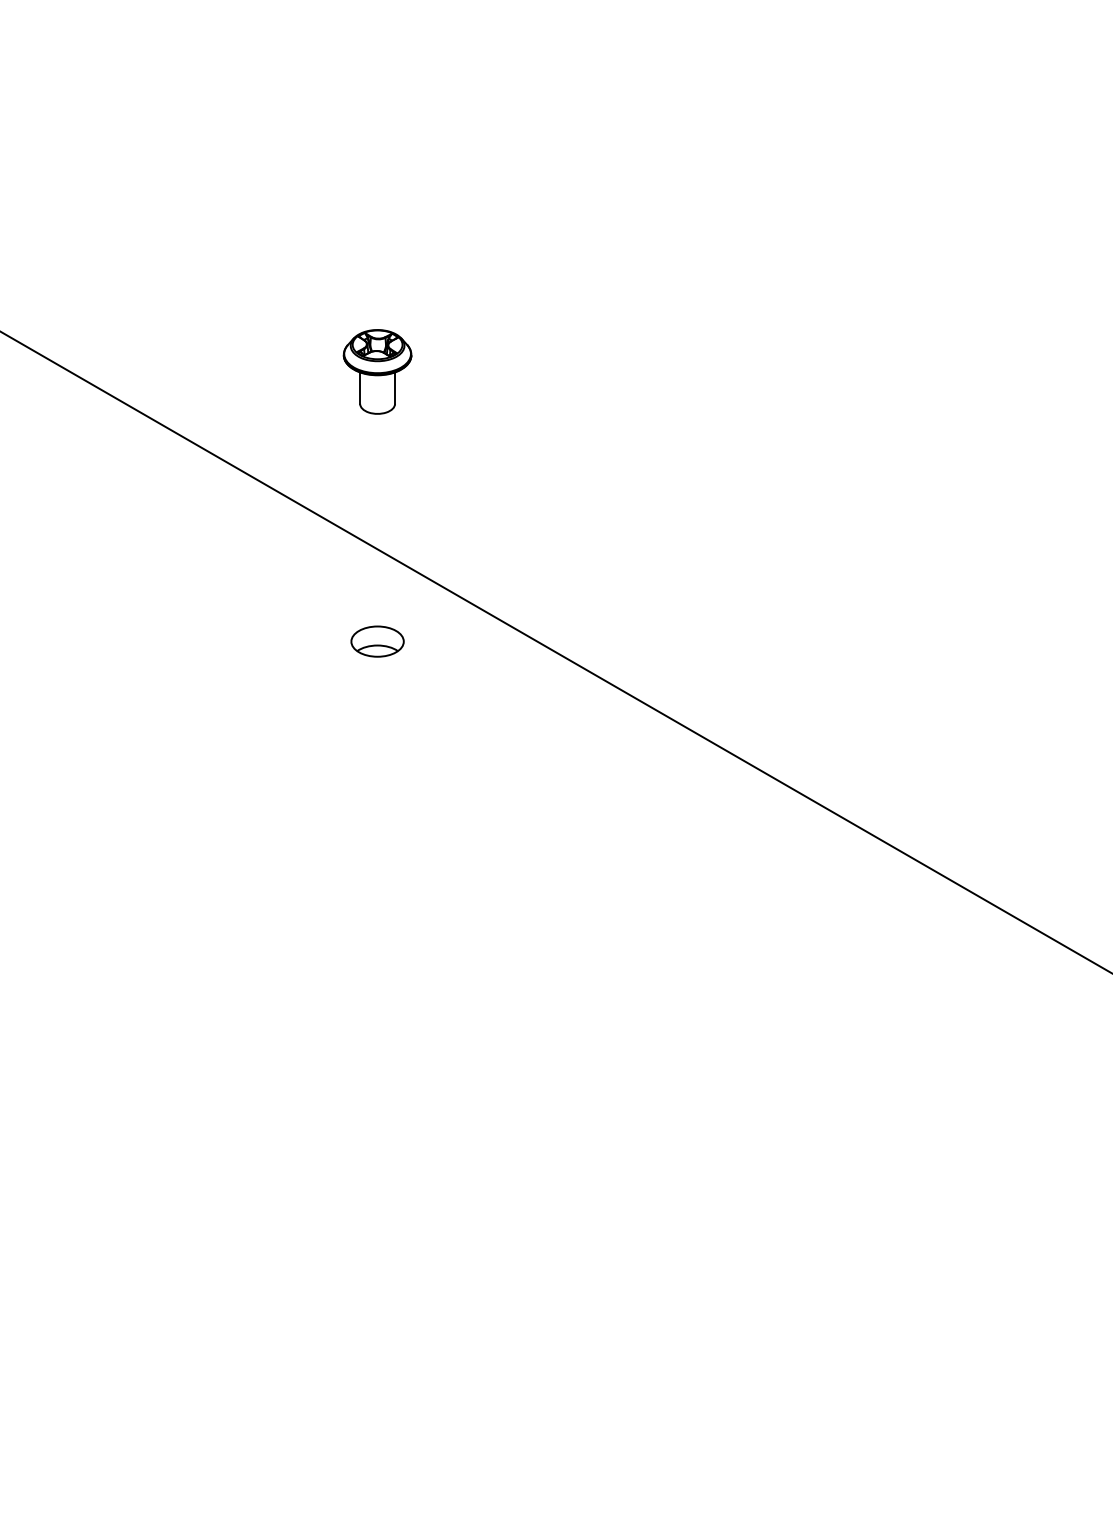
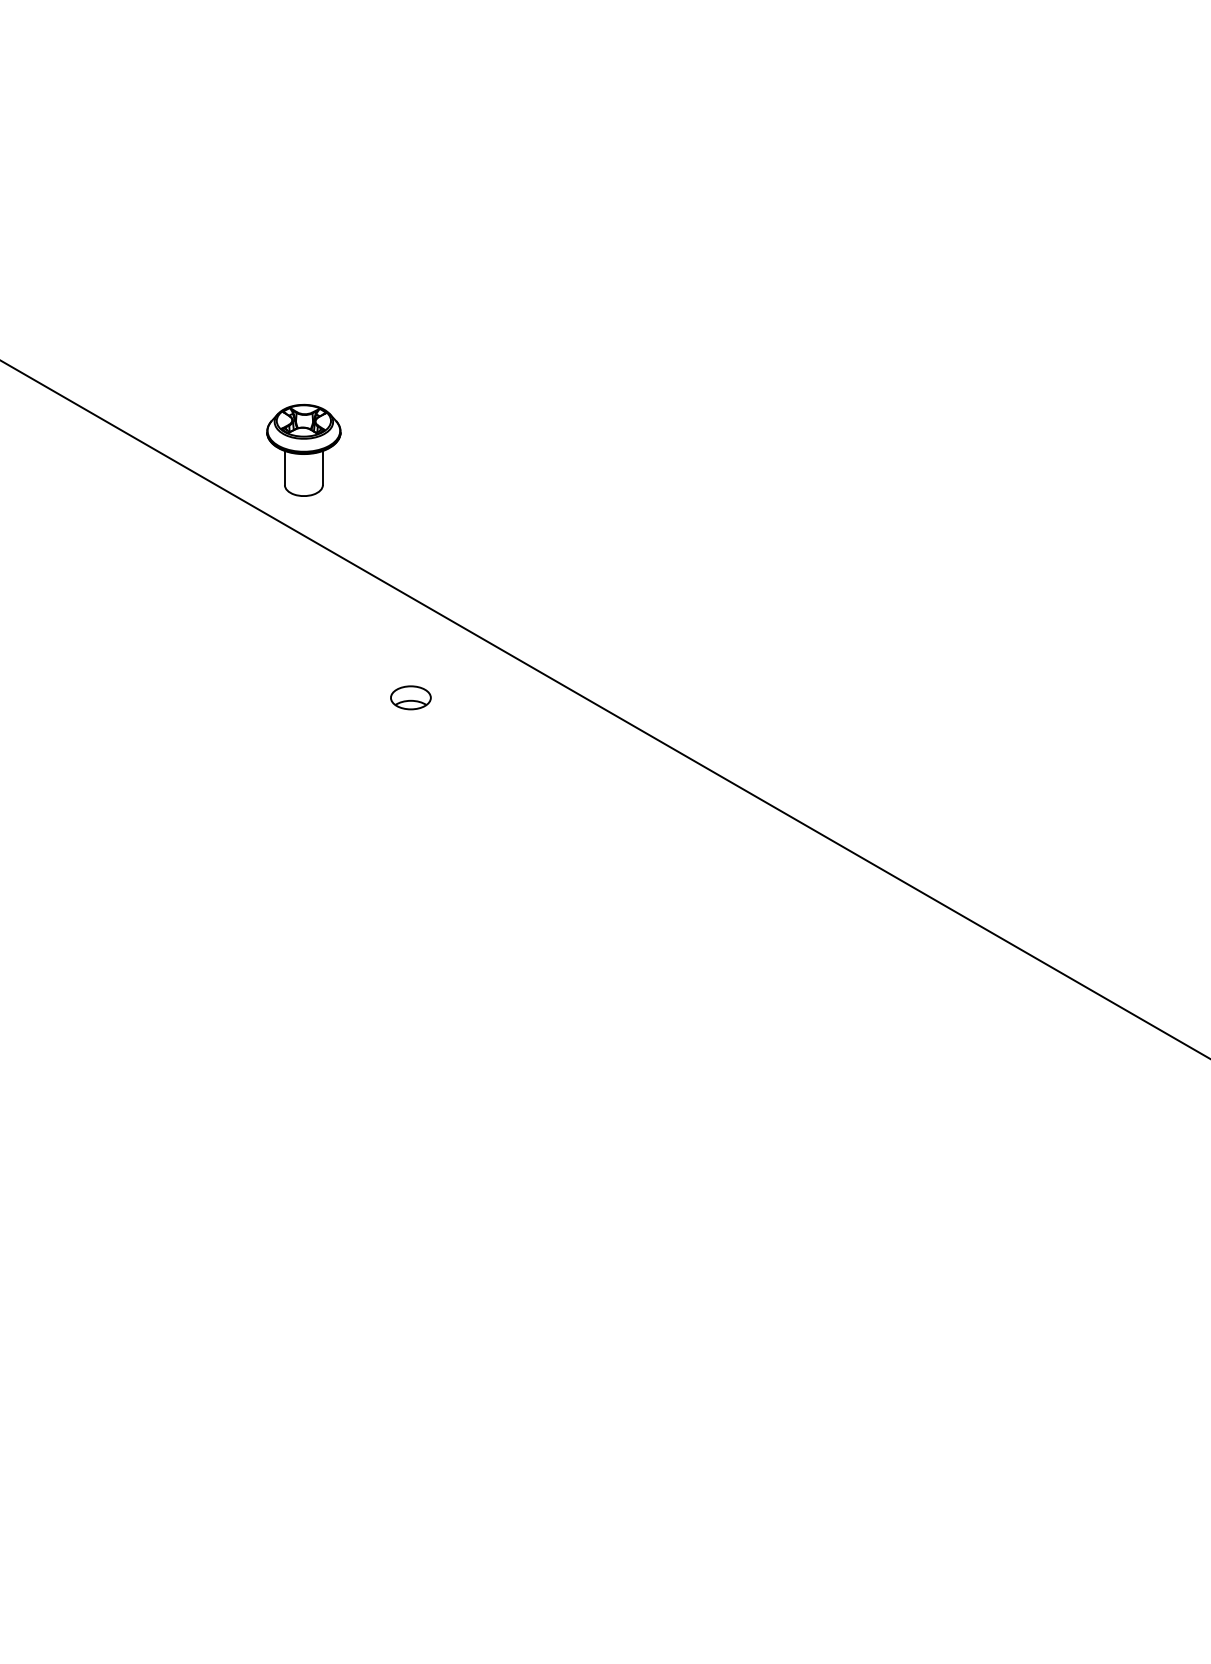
part: (377, 371) -> (303, 449), moved
part: (377, 641) -> (410, 697), size x0.7

